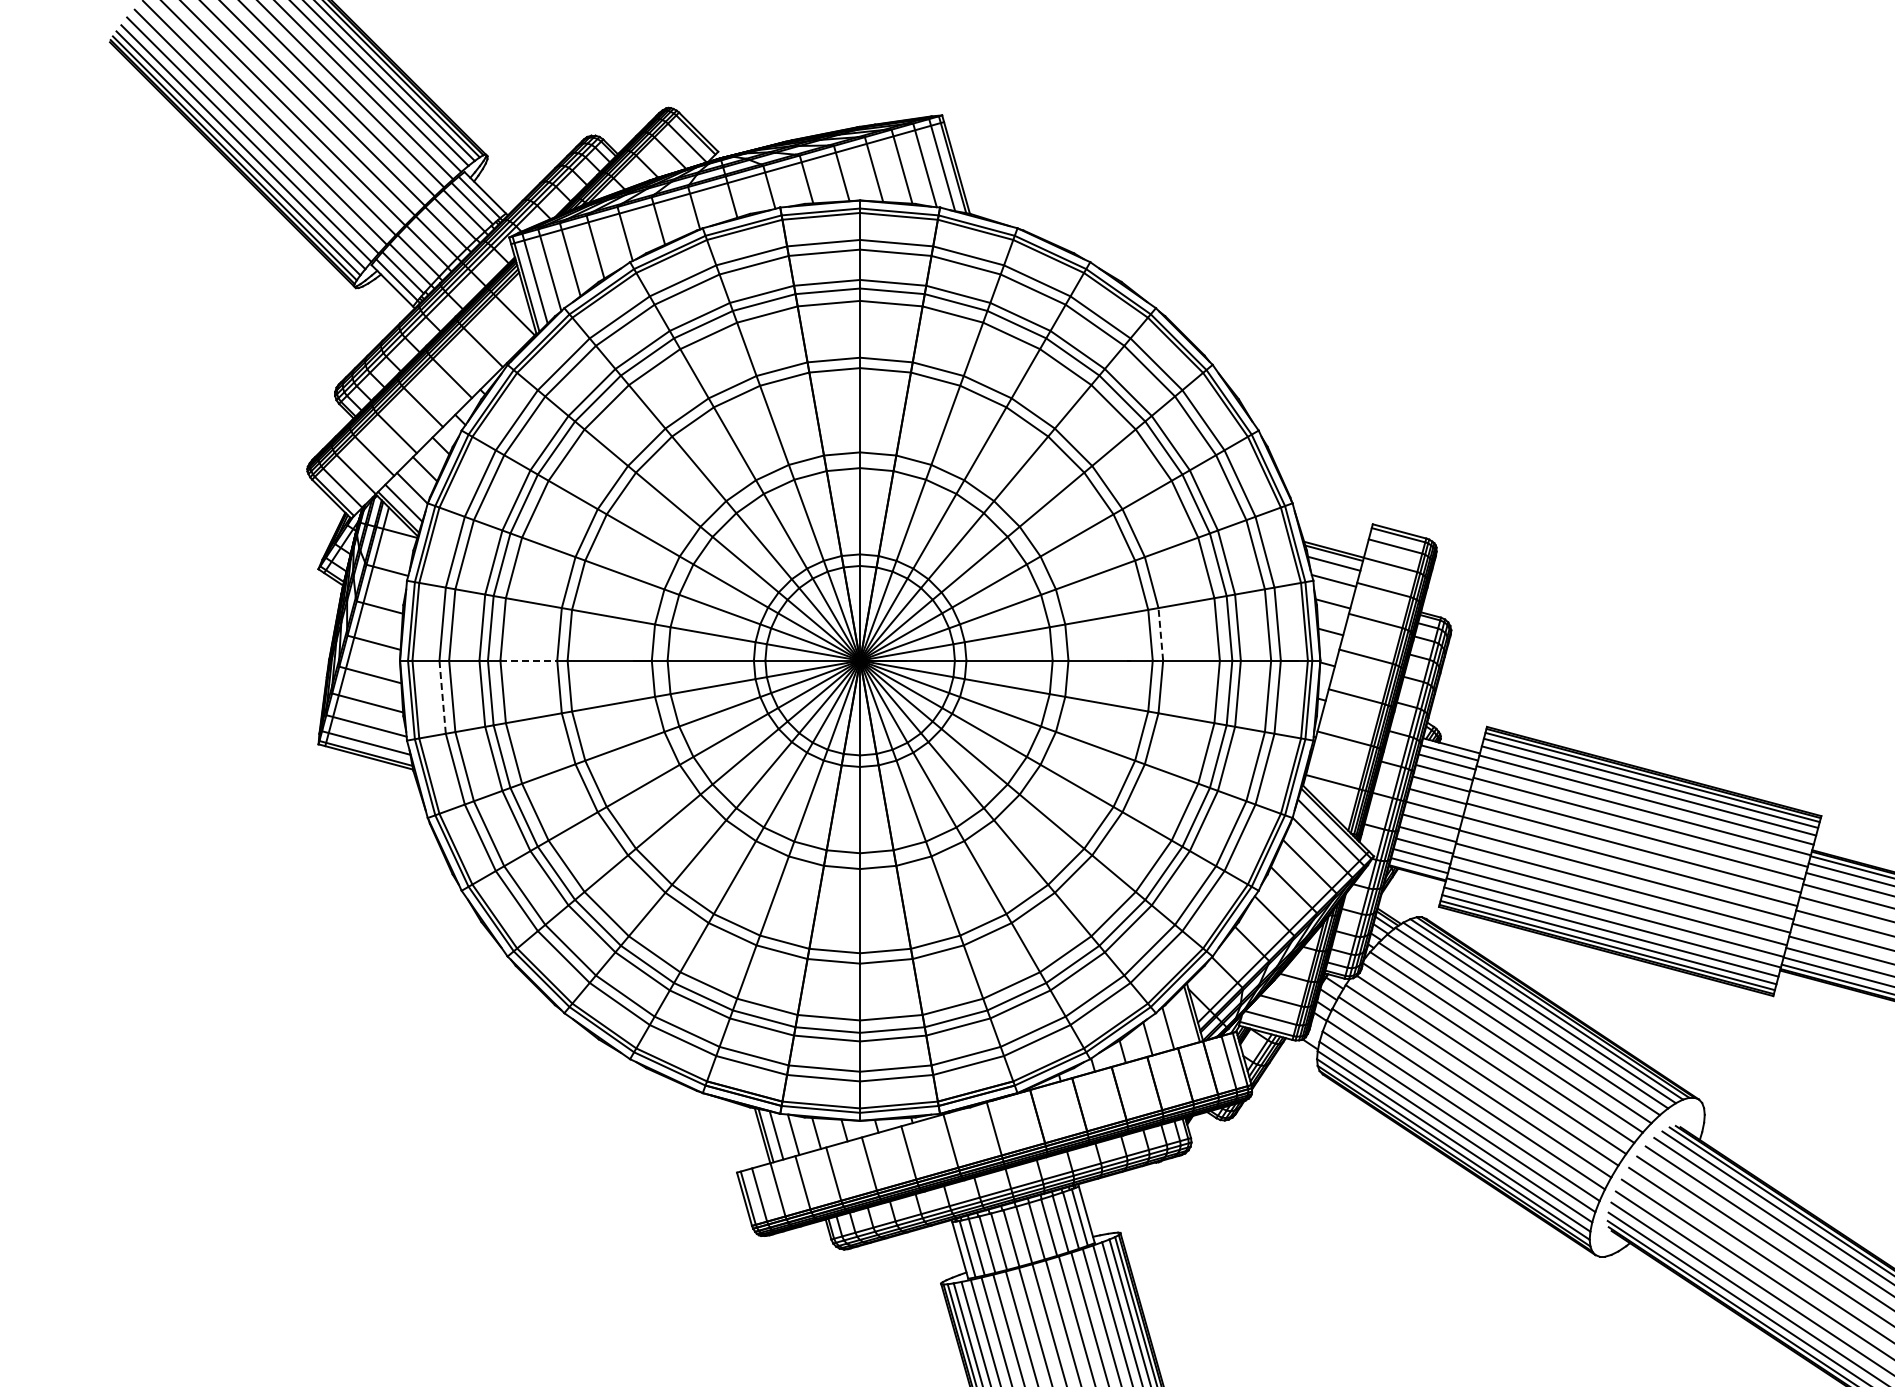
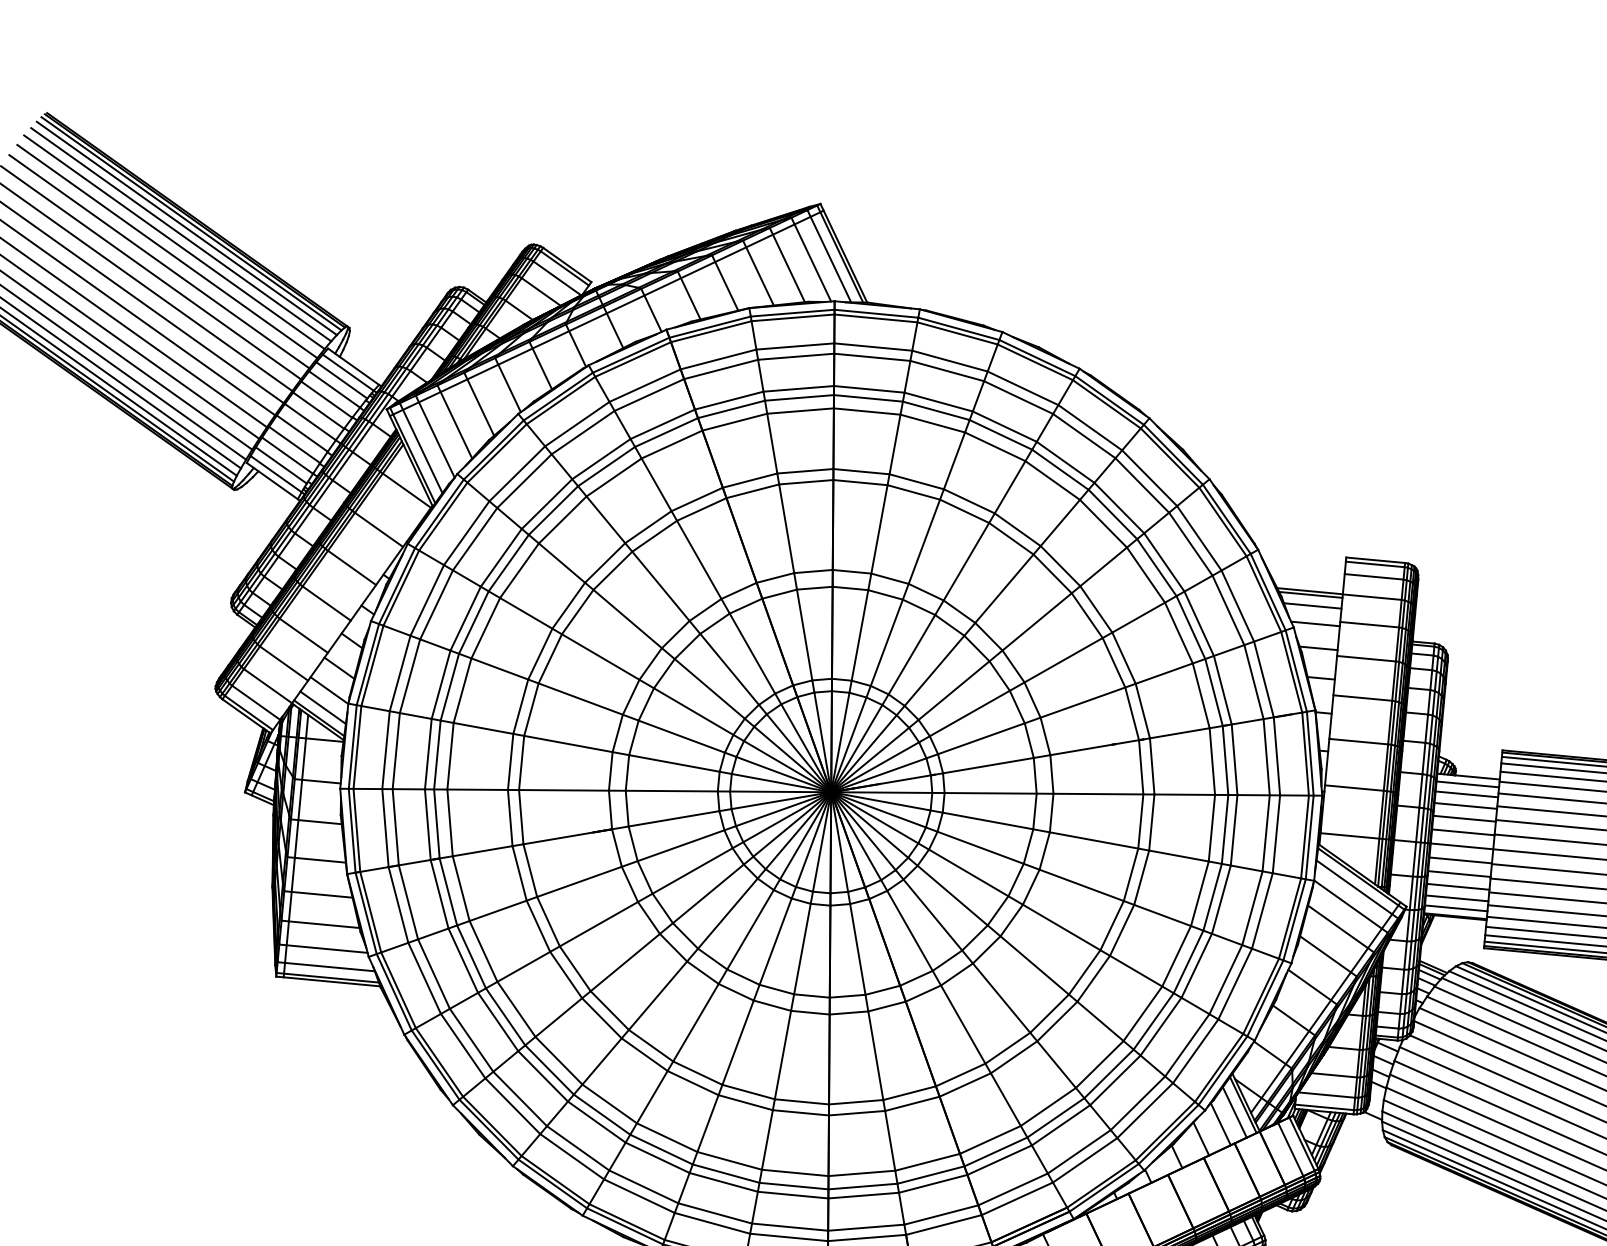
line: (1160, 633) -> (1142, 710), dashed -> solid
line: (529, 660) -> (483, 850), dashed -> solid
line: (442, 697) -> (398, 905), dashed -> solid
line: (1182, 1019) -> (1234, 1112), added

